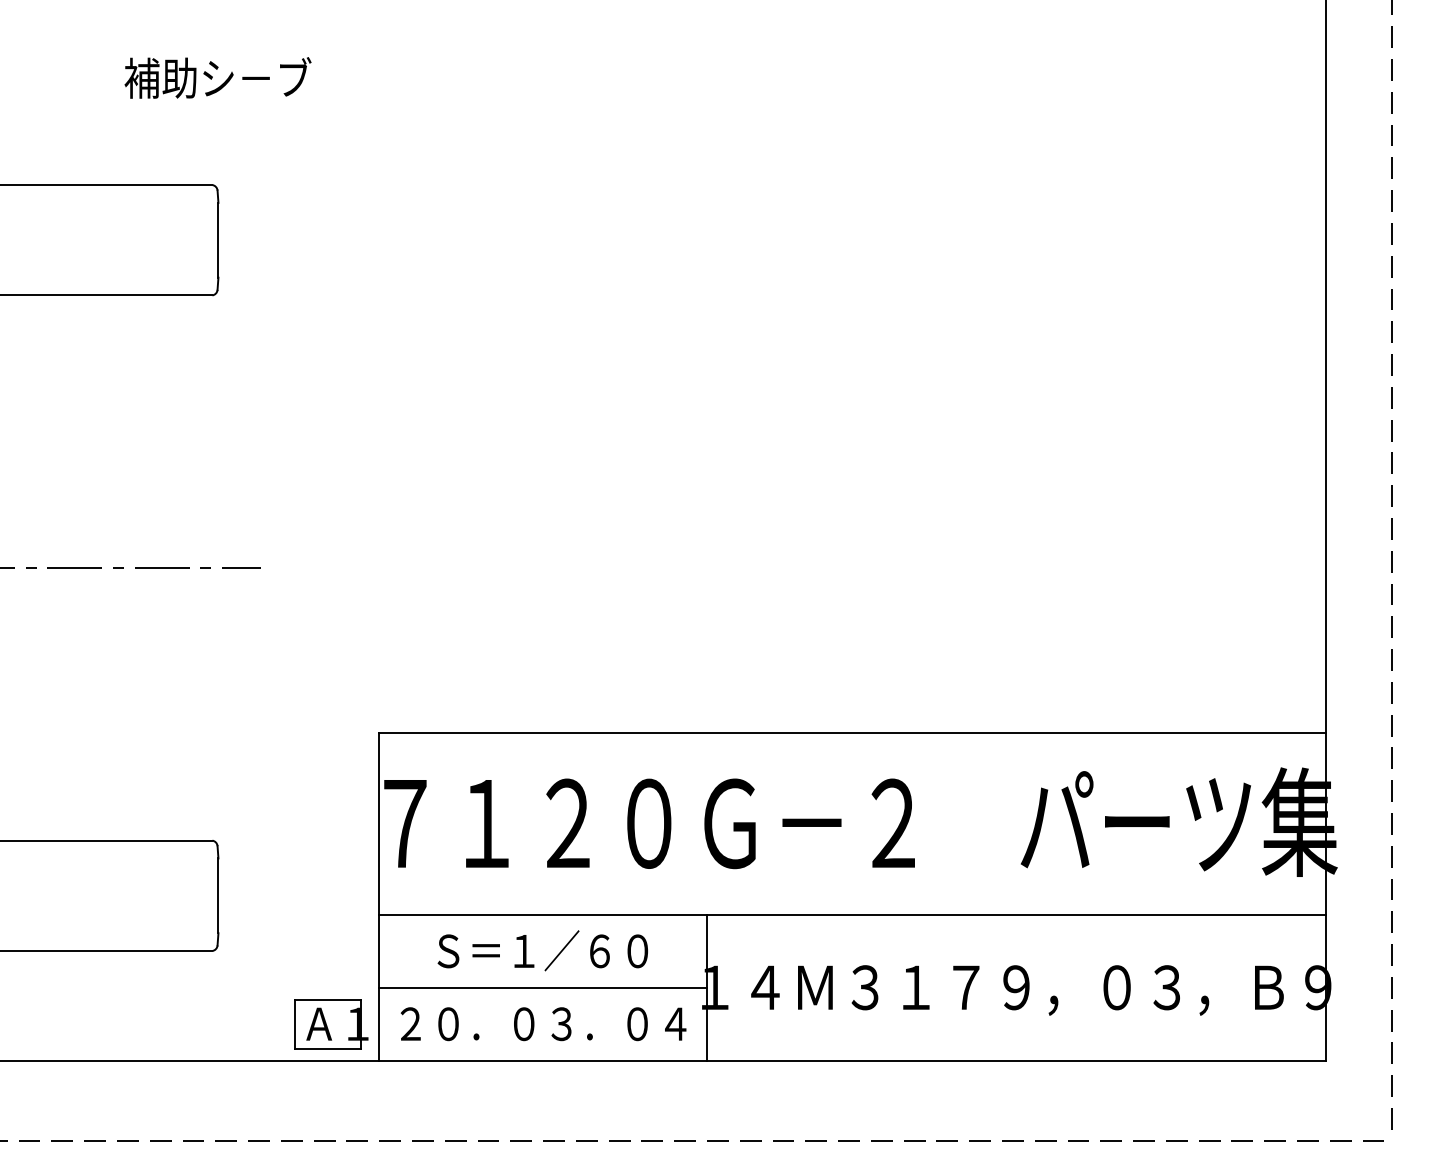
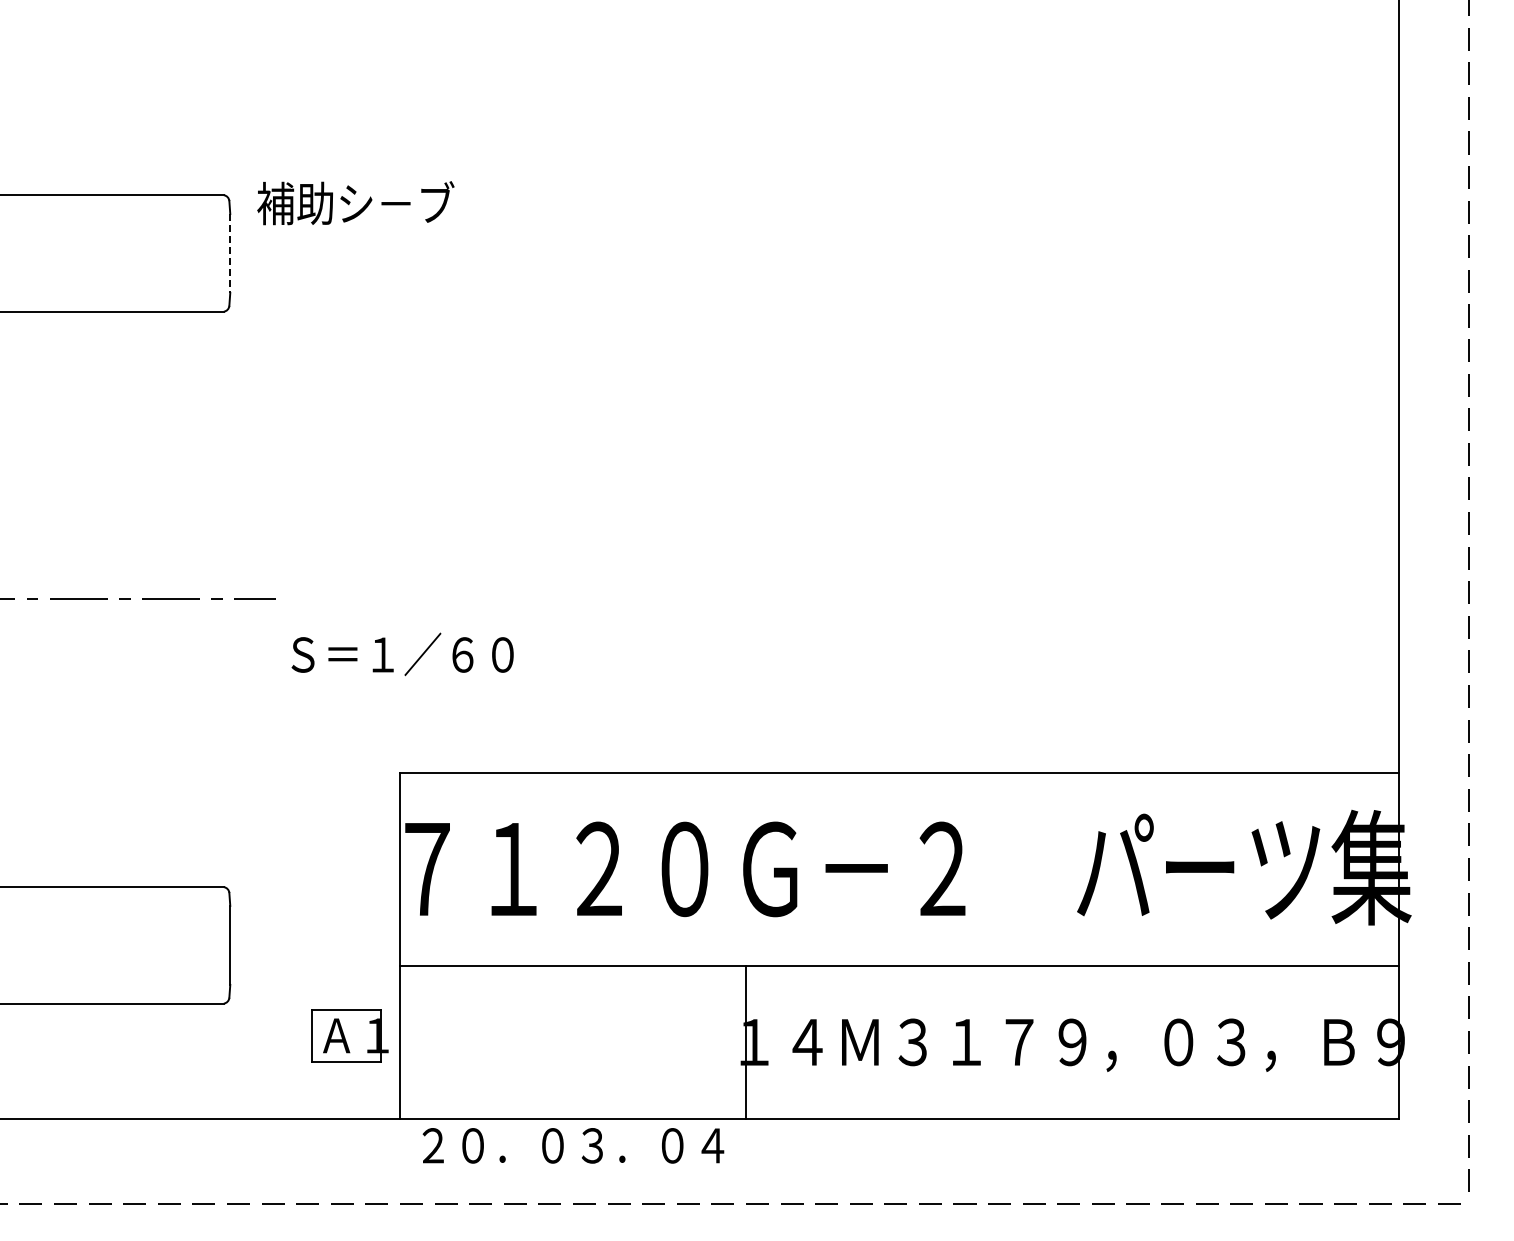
text: (217, 78) -> (355, 203), moved
line: (218, 241) -> (230, 254), solid -> dashed
text: (542, 950) -> (402, 654), moved
line: (542, 987) -> (572, 1042), removed
part: (331, 1023) -> (349, 1035), moved
text: (543, 1023) -> (573, 1145), moved

